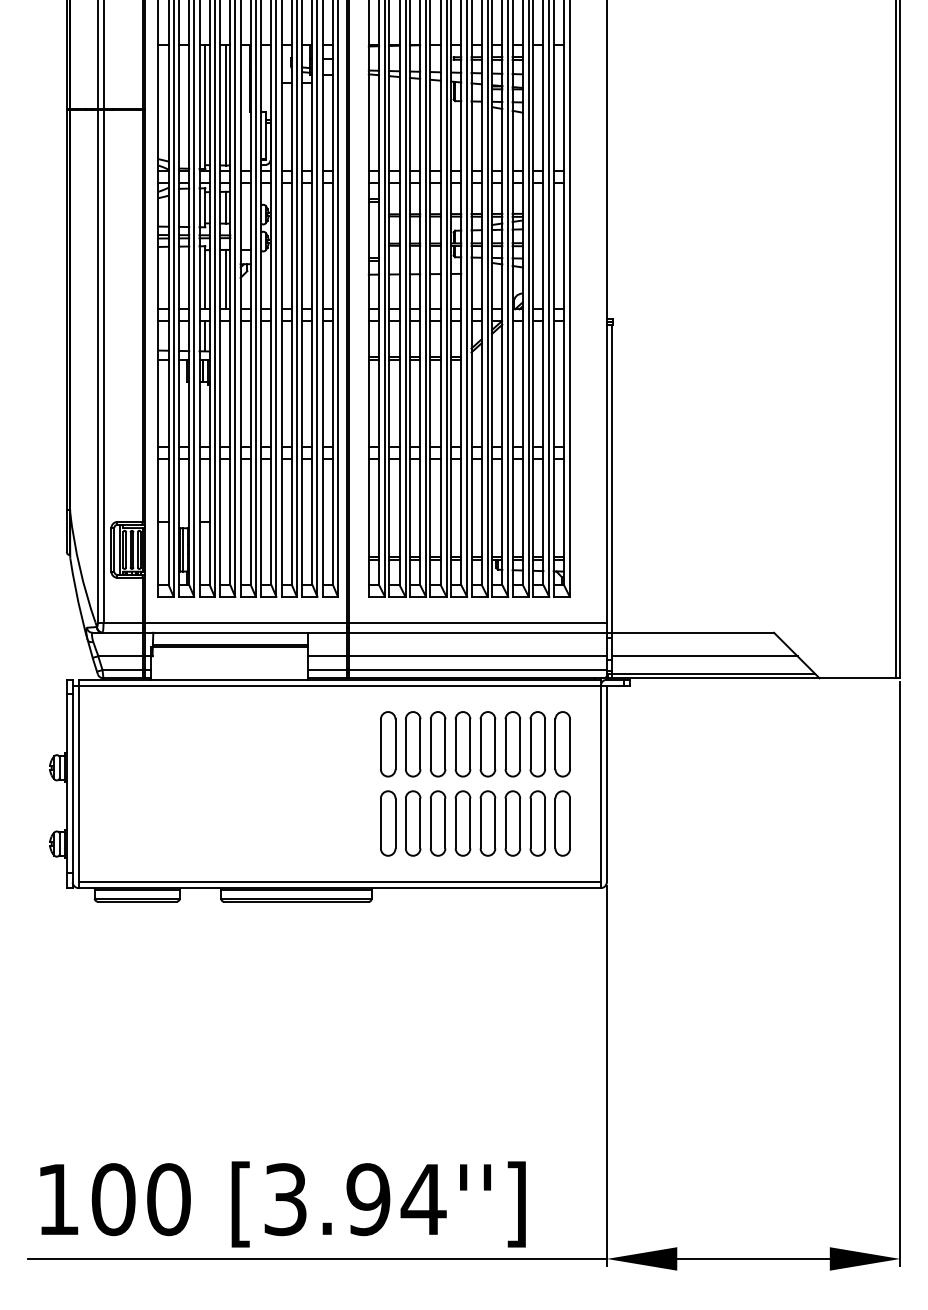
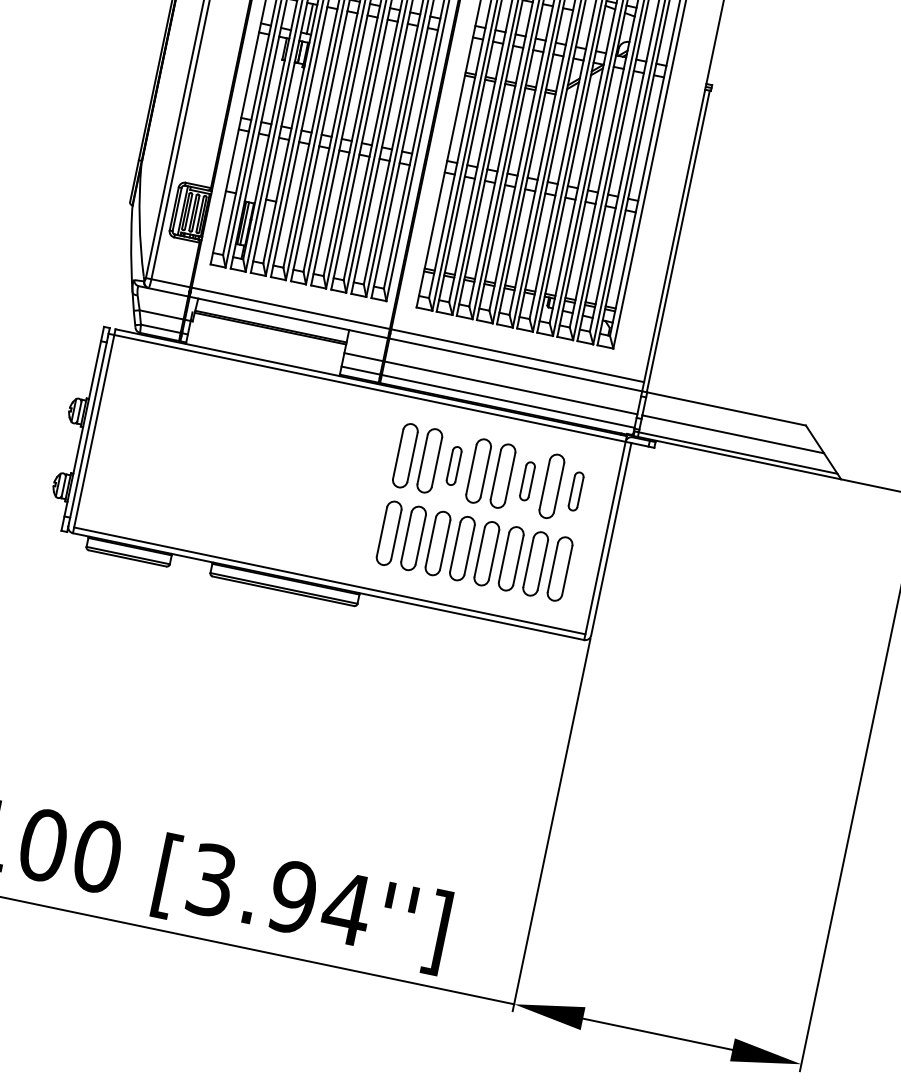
part: (437, 744) -> (453, 466), size x0.6
part: (512, 744) -> (527, 481), size x0.6
part: (562, 744) -> (575, 491), size x0.6

